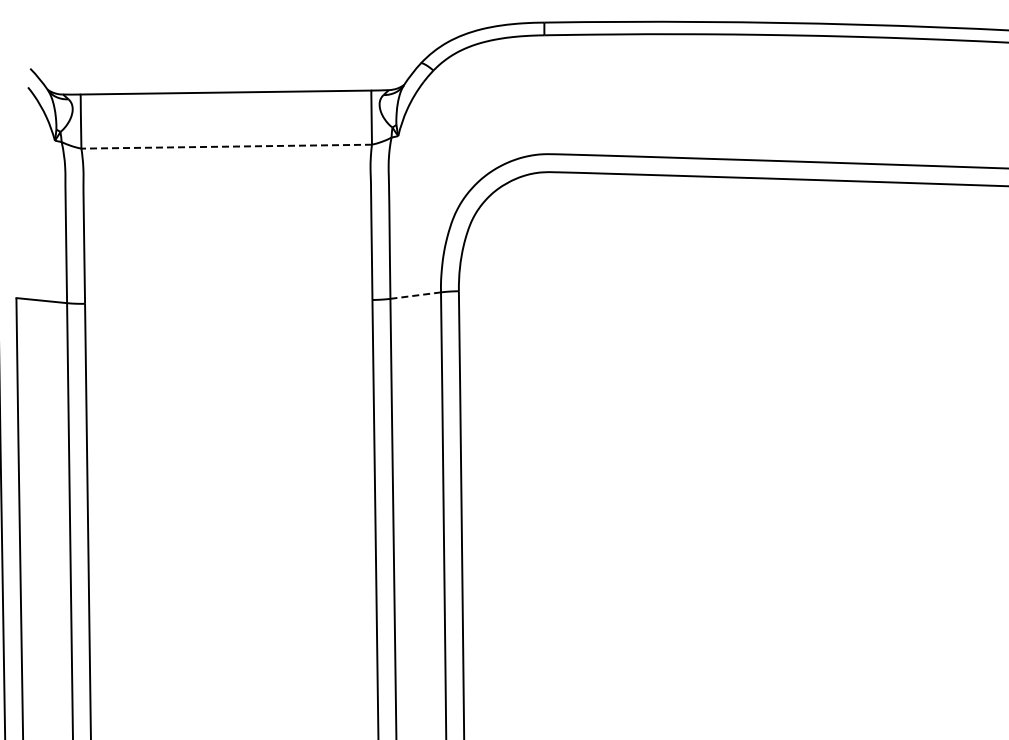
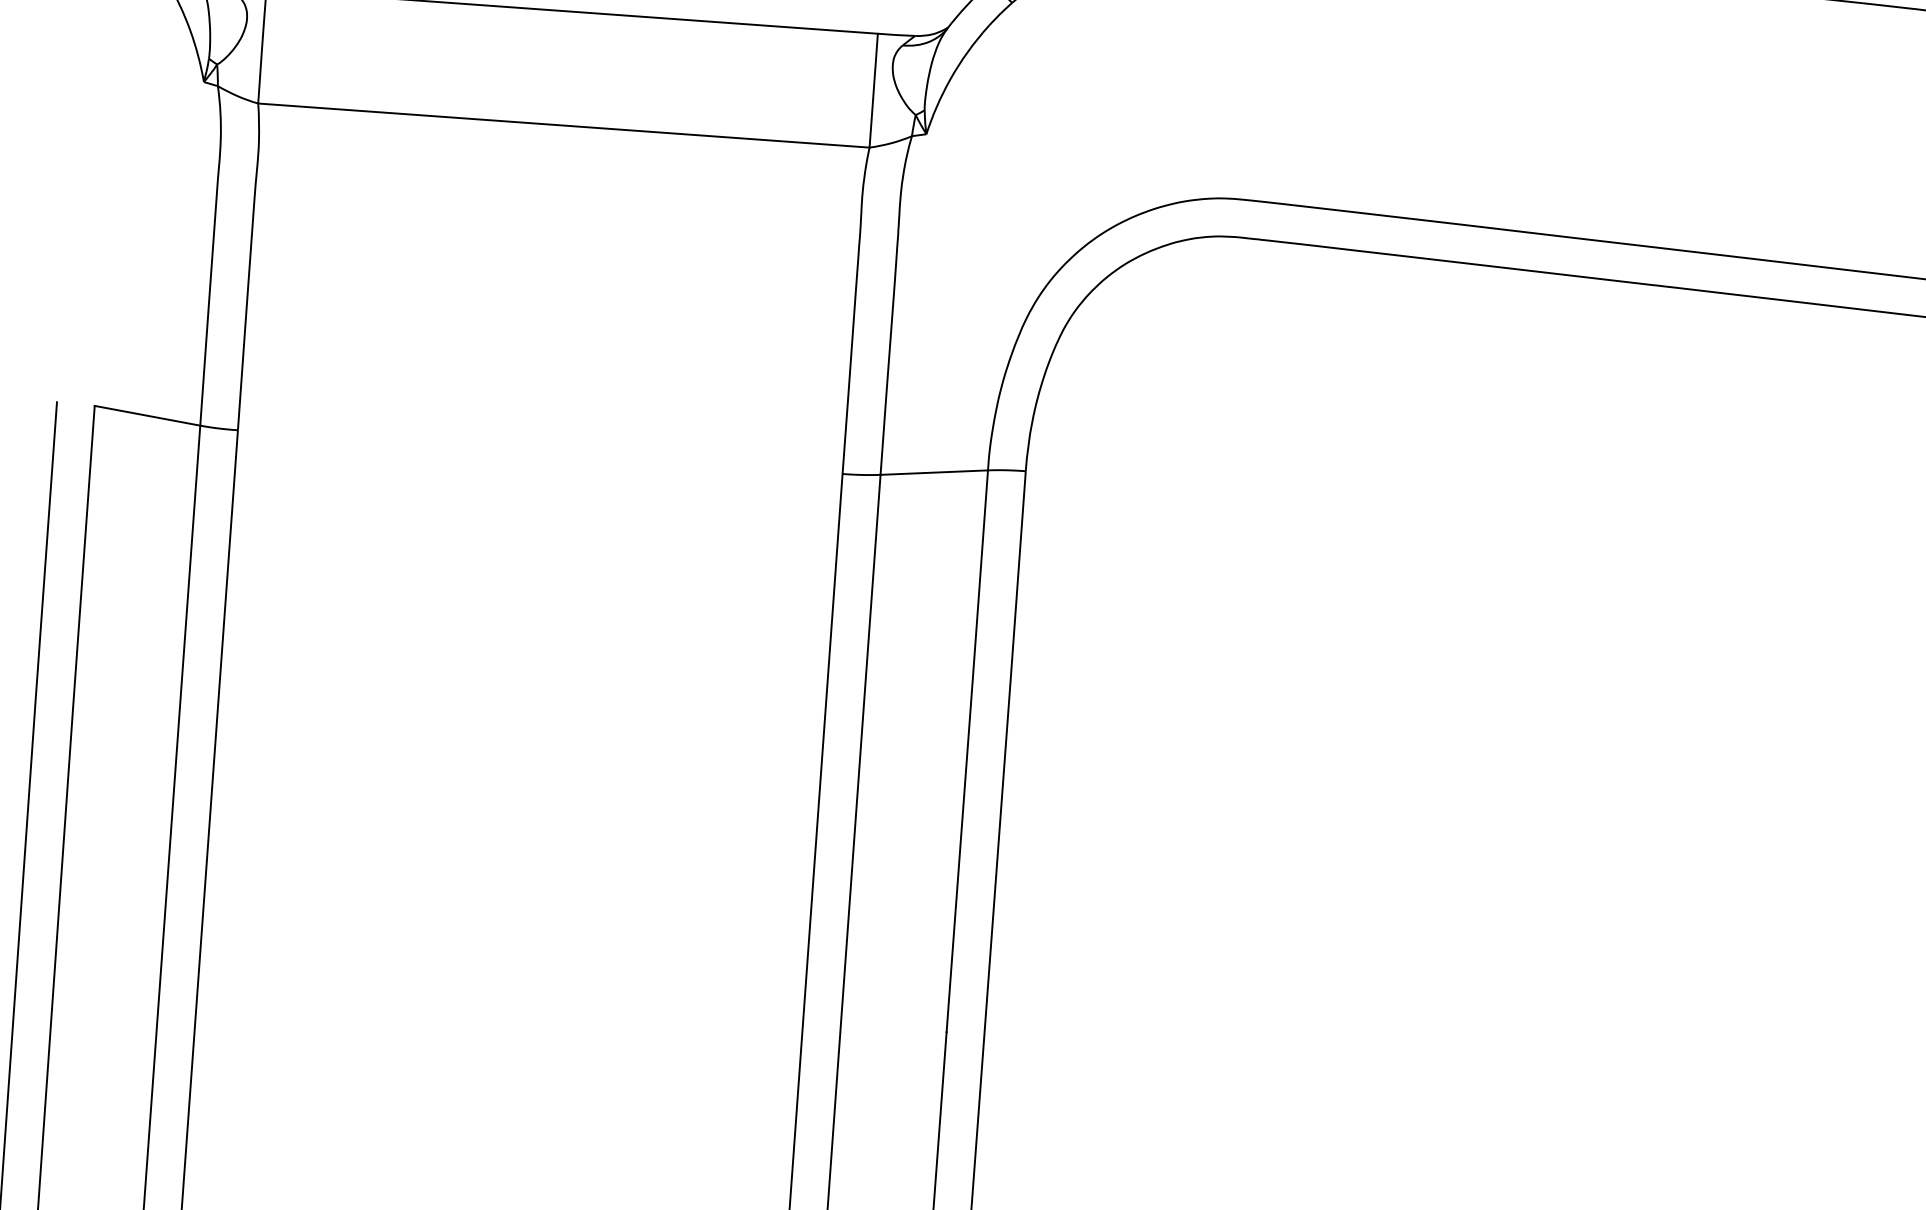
line: (226, 146) -> (563, 125), dashed -> solid
line: (416, 295) -> (935, 472), dashed -> solid

